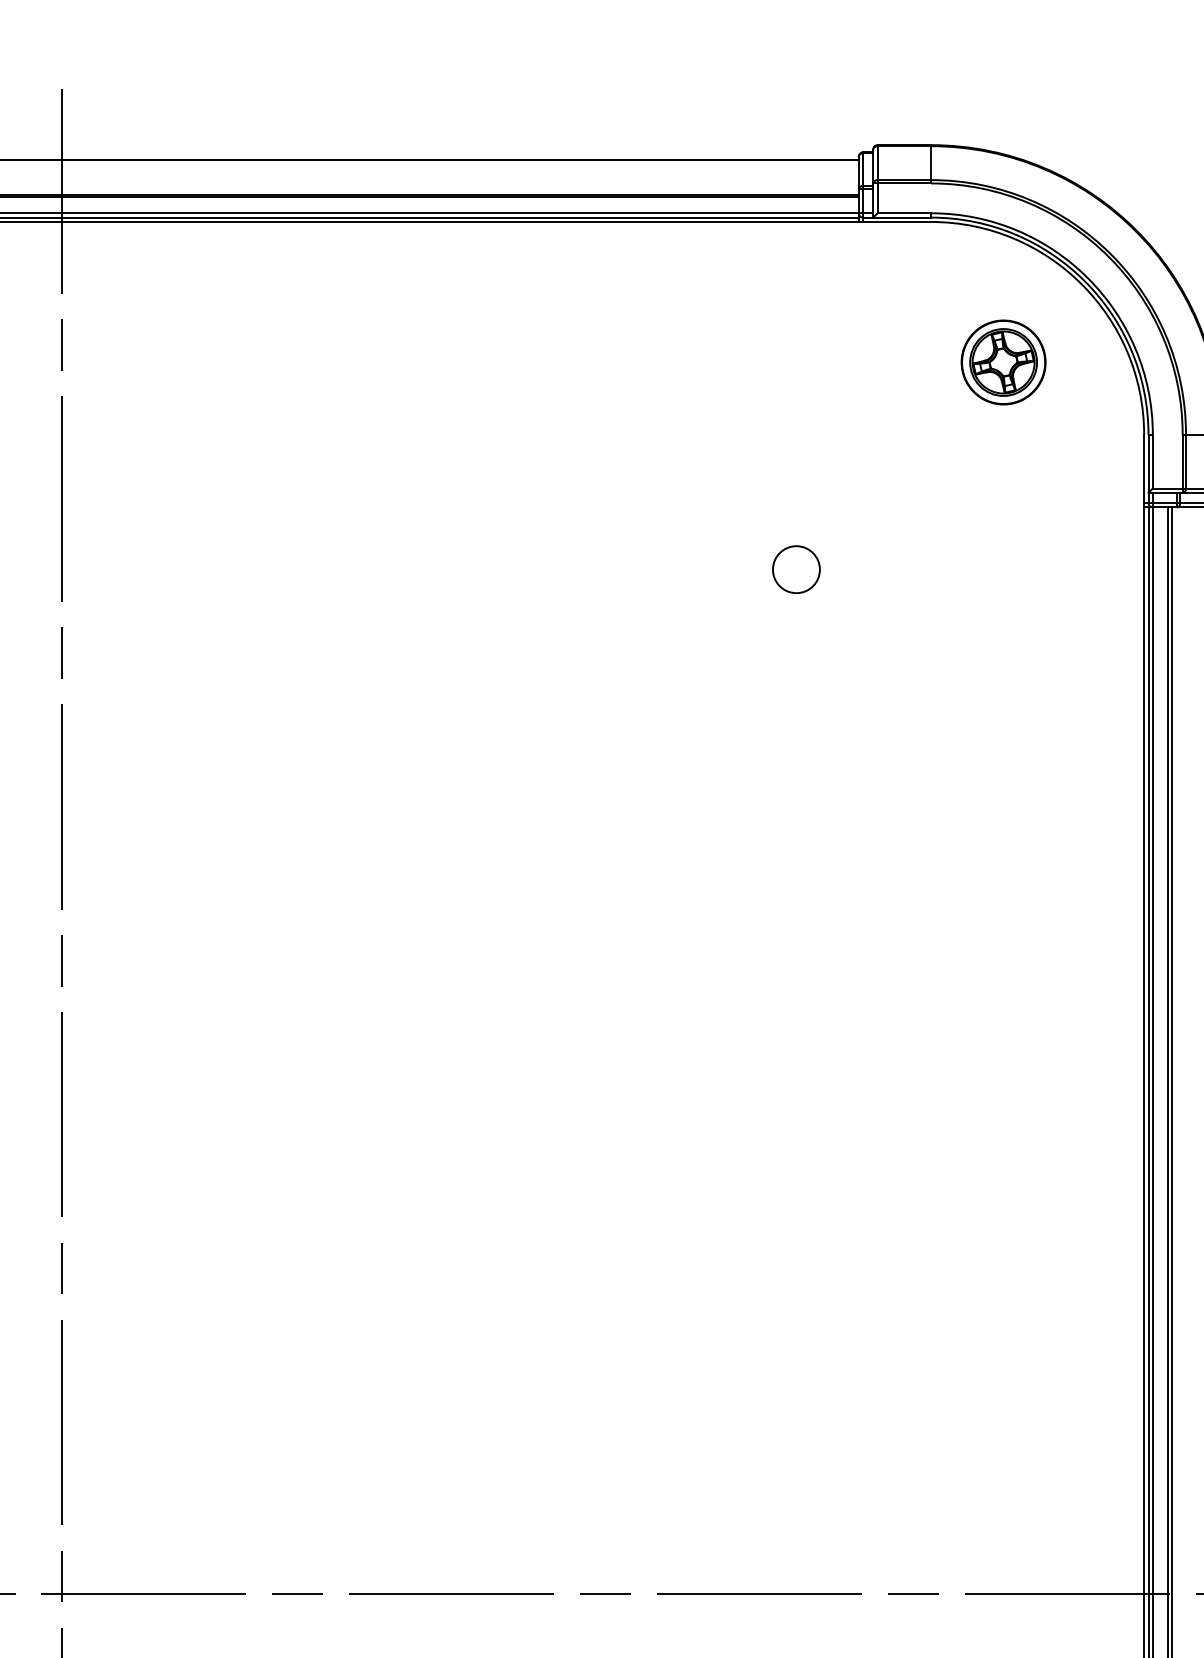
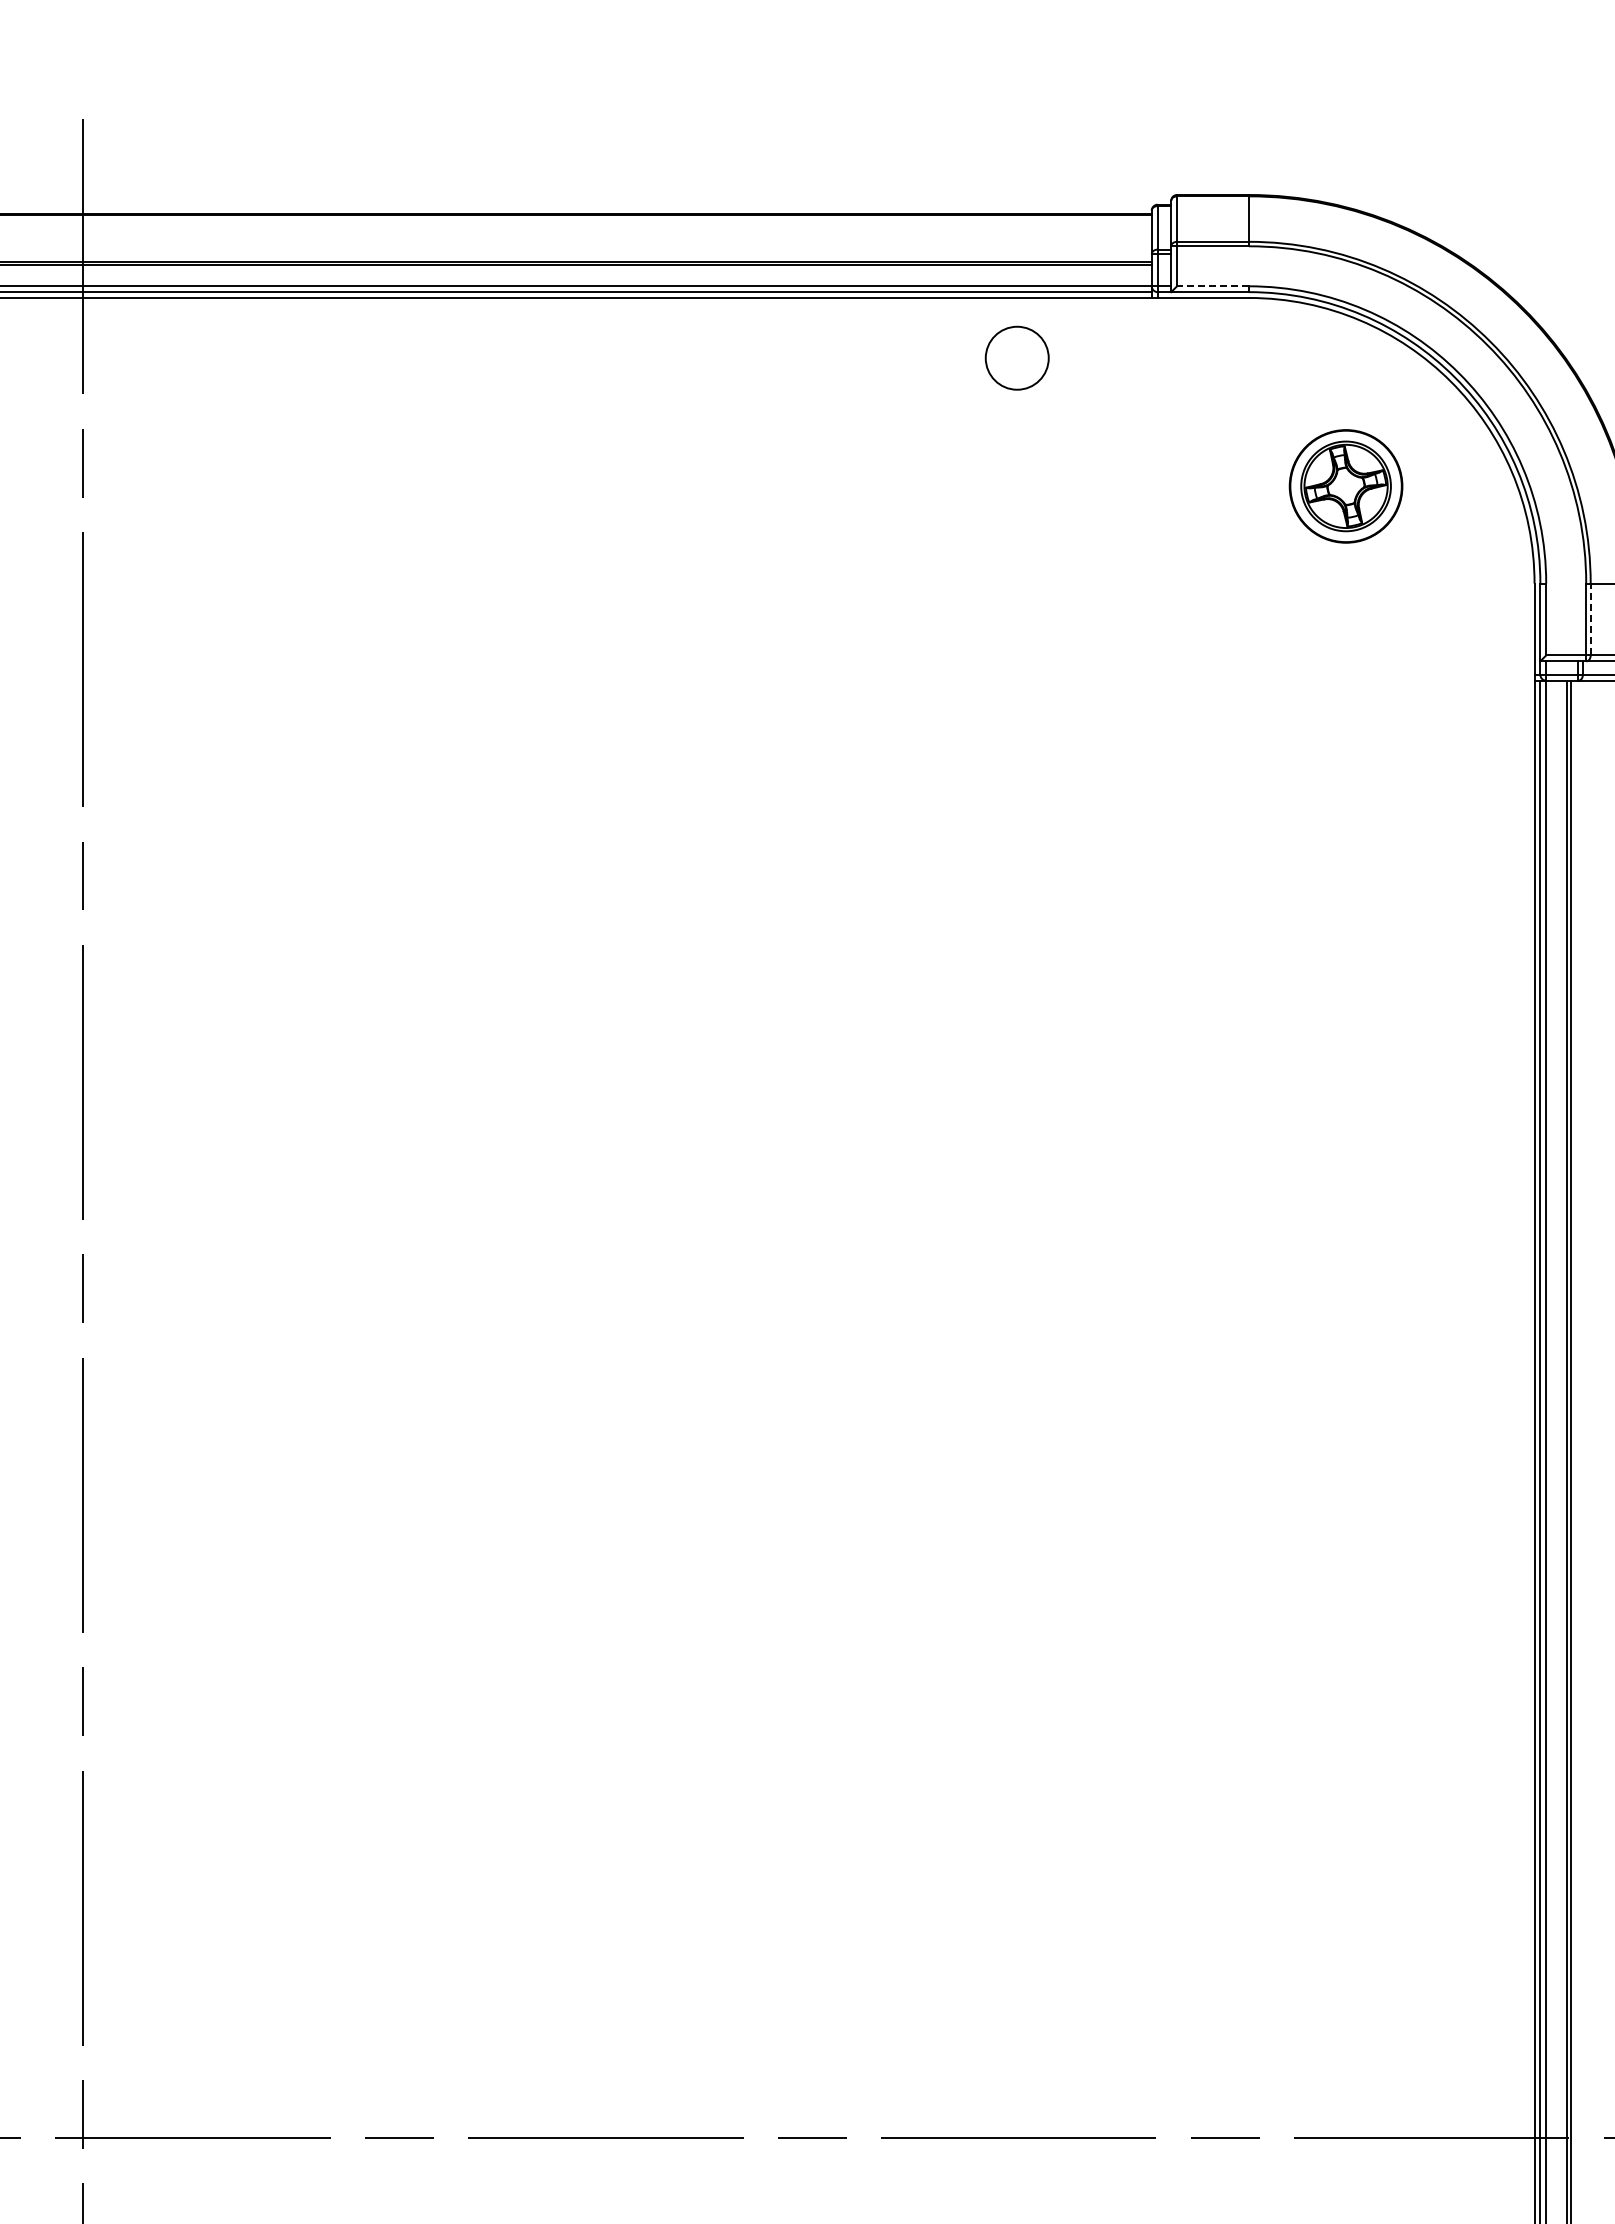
line: (904, 213) -> (1213, 286), solid -> dashed
line: (1185, 461) -> (1590, 619), solid -> dashed
circle: (795, 569) -> (1016, 357), moved

